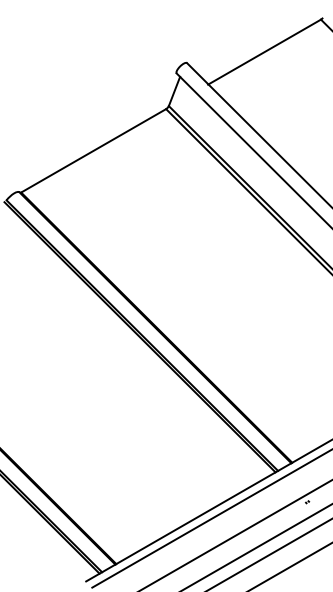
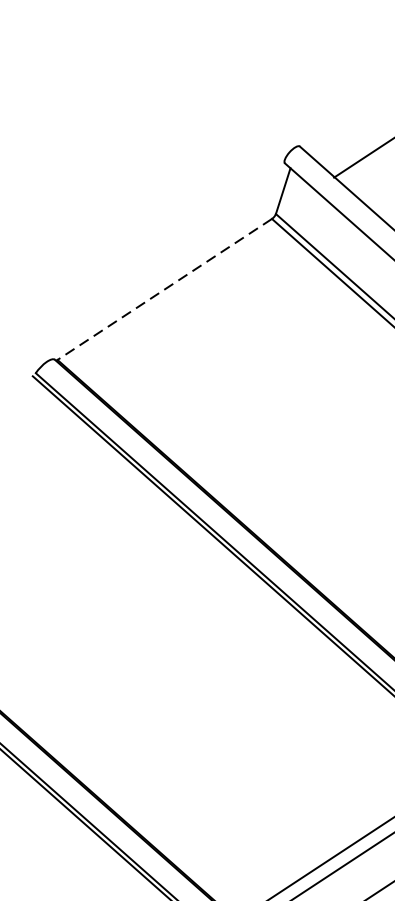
line: (93, 150) -> (164, 288), solid -> dashed

